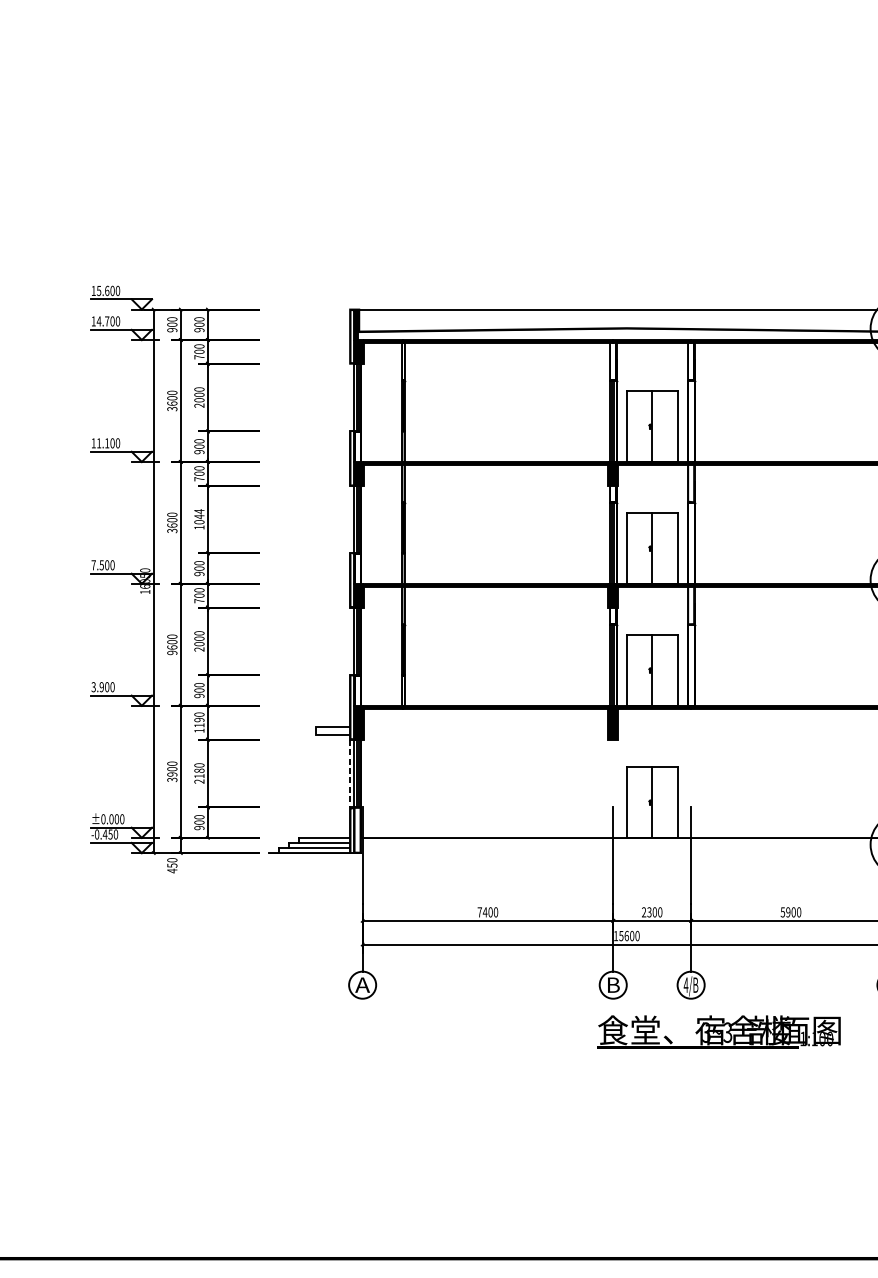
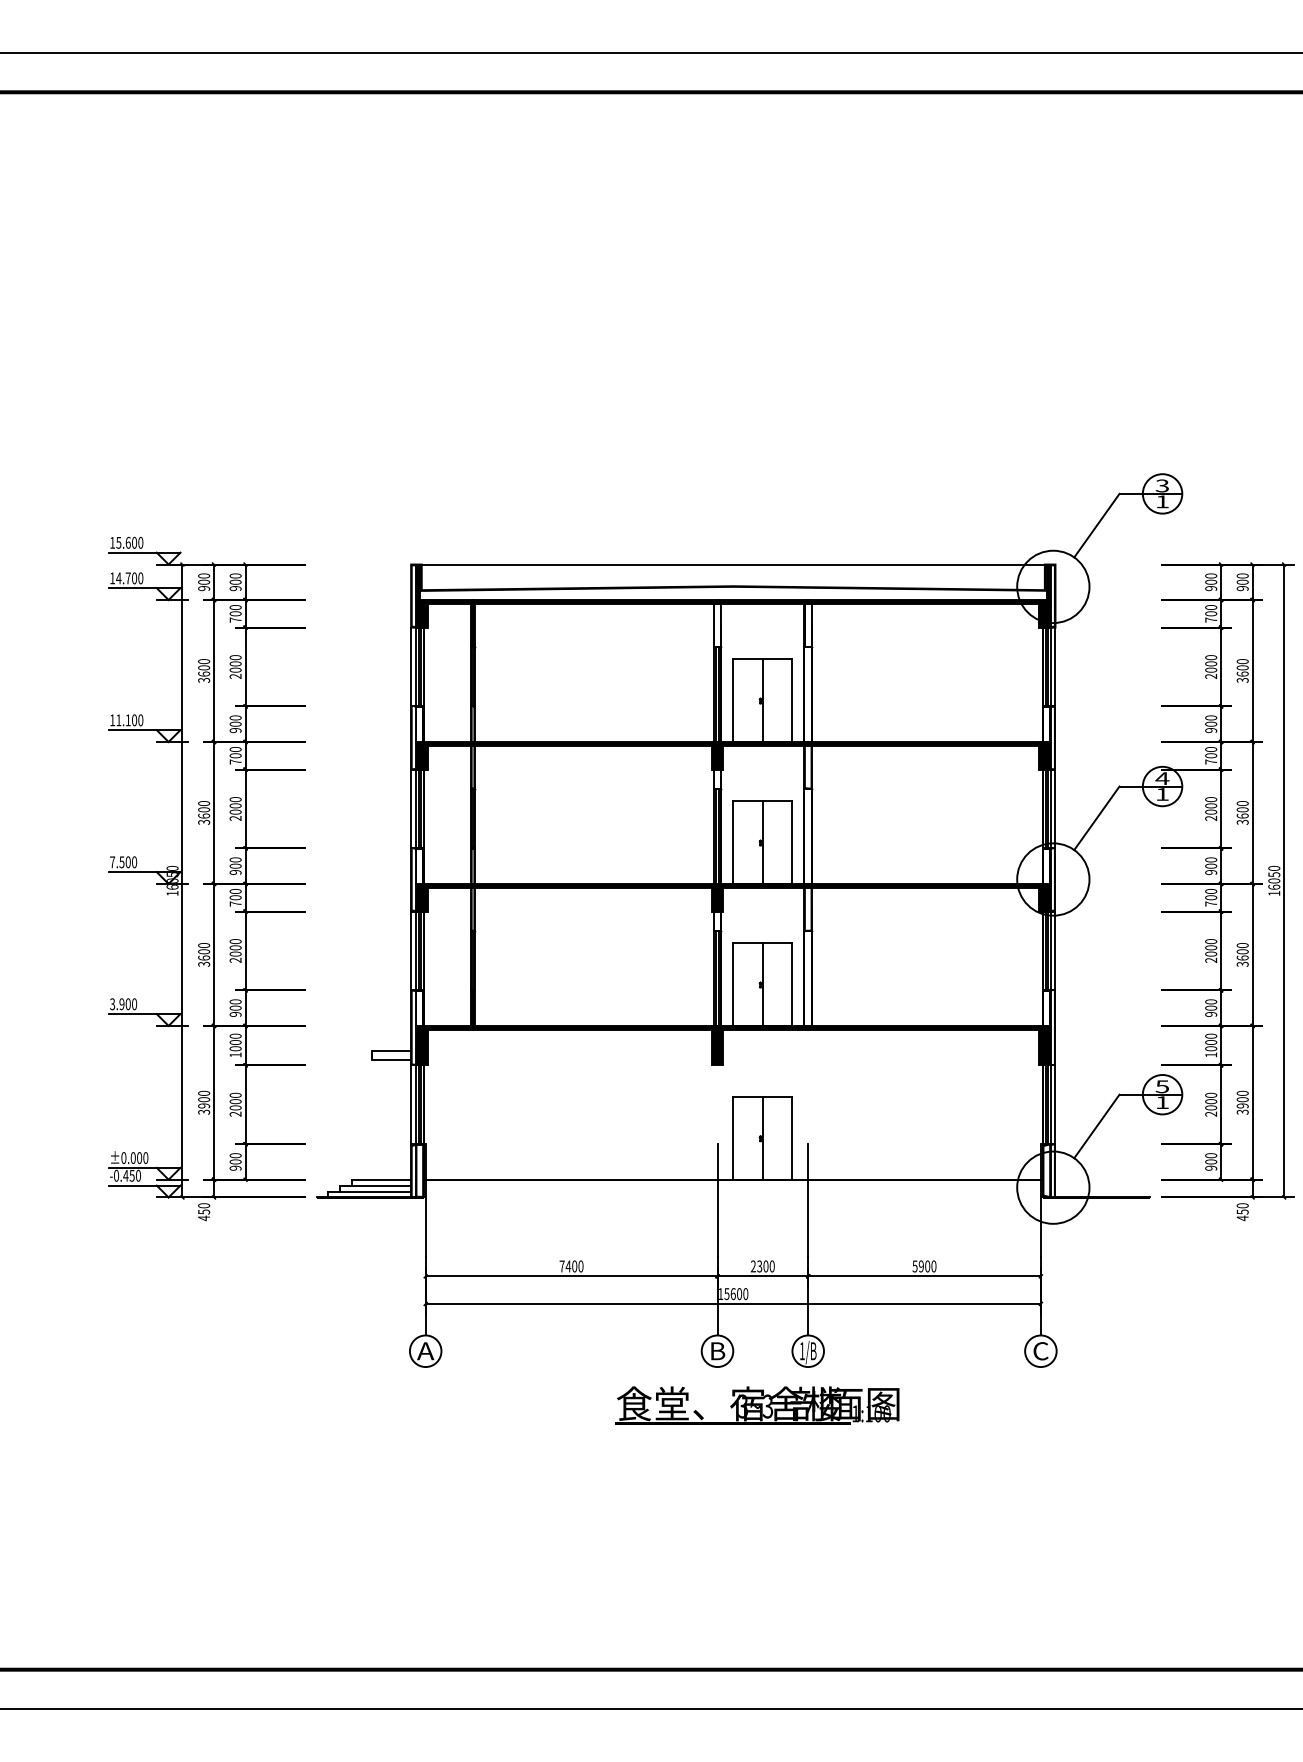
line: (350, 397) -> (411, 666), added
text: (199, 519) -> (235, 808), 1044 -> 2000
line: (350, 519) -> (411, 808), added
line: (350, 641) -> (411, 950), added
text: (171, 652) -> (203, 963), 9600 -> 3600
text: (199, 722) -> (235, 1045), 1190 -> 1000
text: (199, 773) -> (235, 1104), 2180 -> 2000
line: (350, 774) -> (411, 1105), dashed -> solid
text: (686, 985) -> (802, 1351), 4/B -> 1/B
text: (718, 1031) -> (757, 1405), moved

